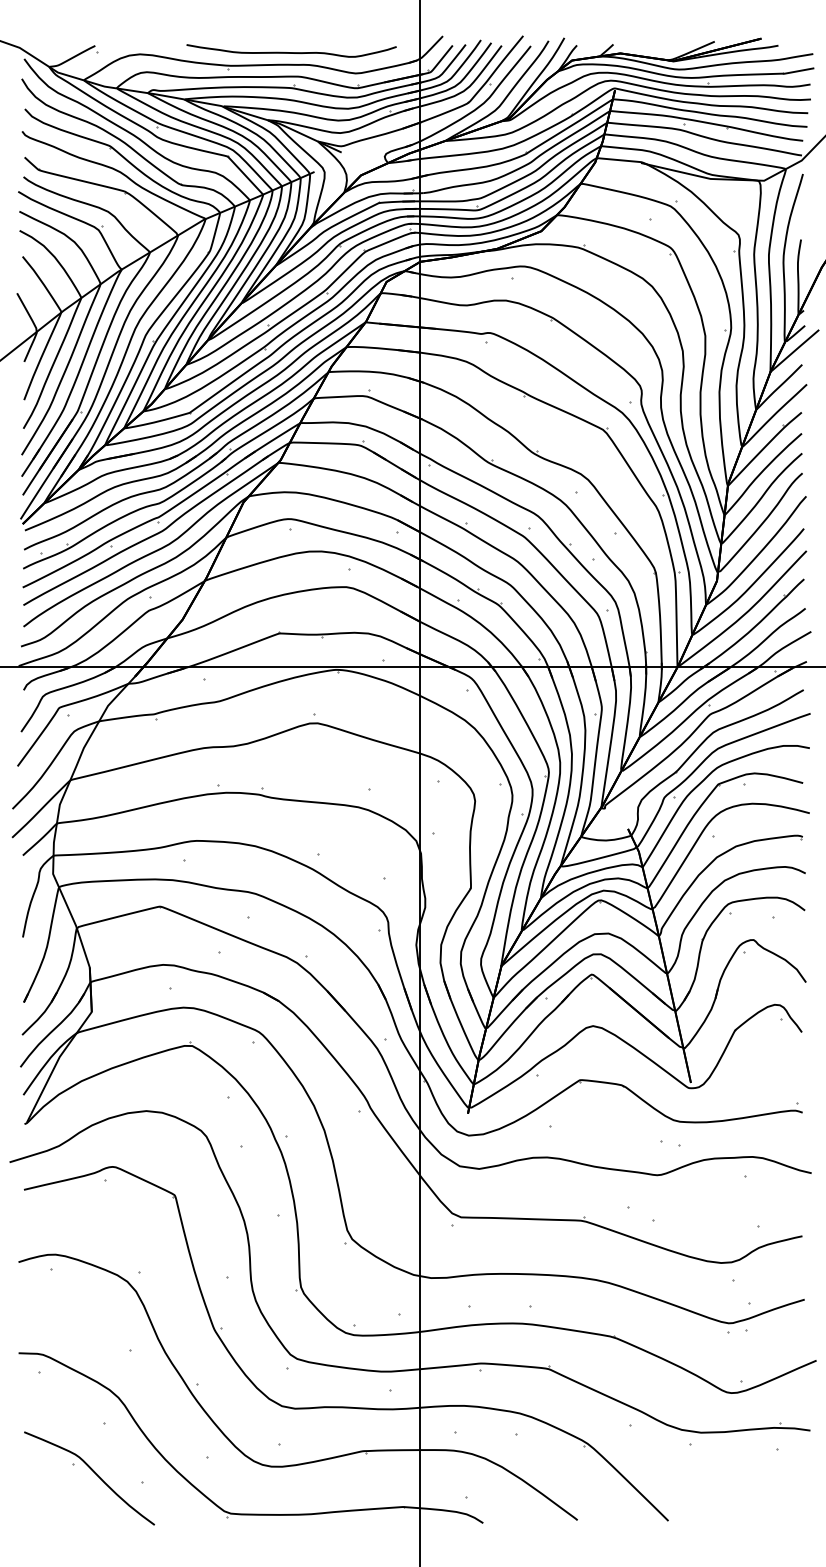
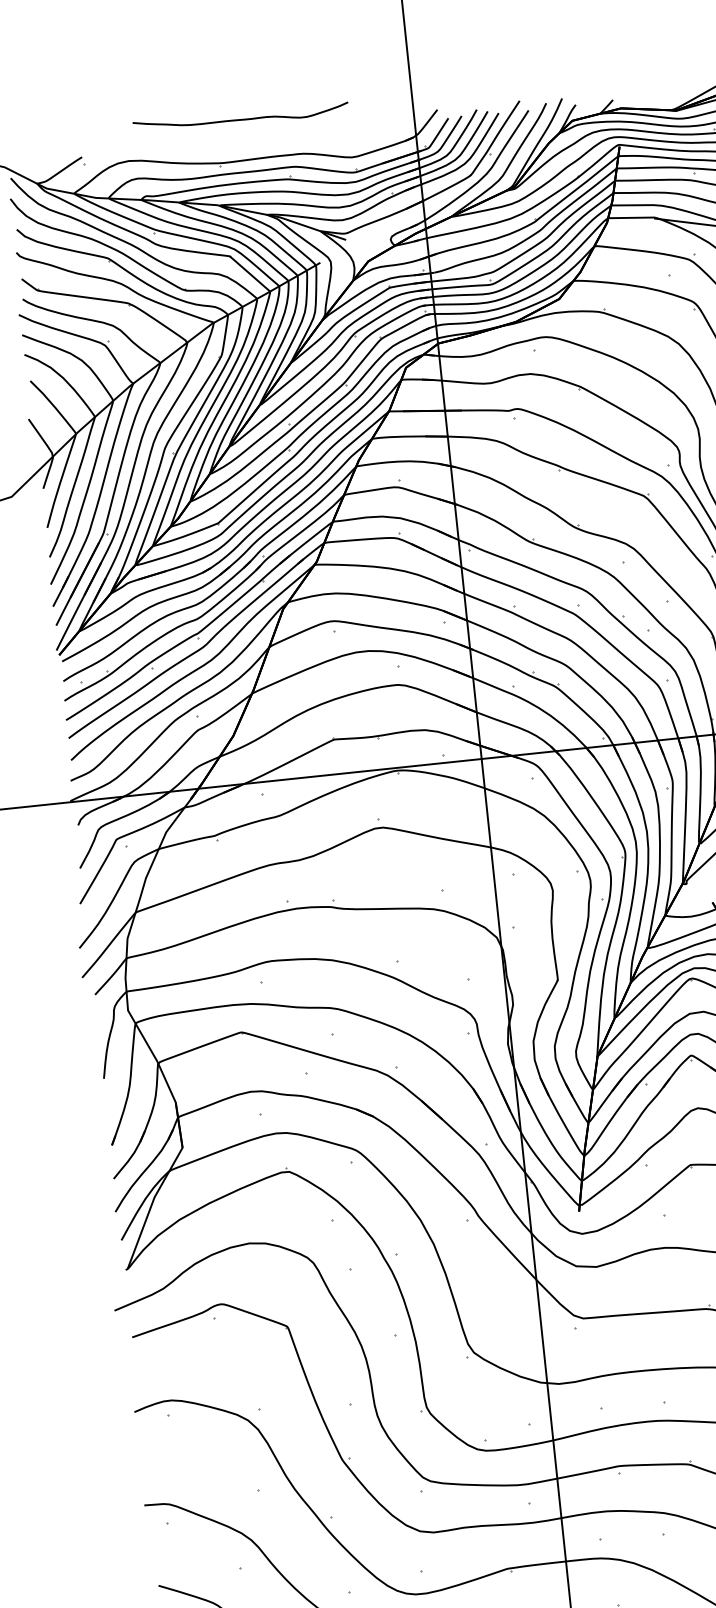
curve: (291, 52) -> (241, 119), moved

